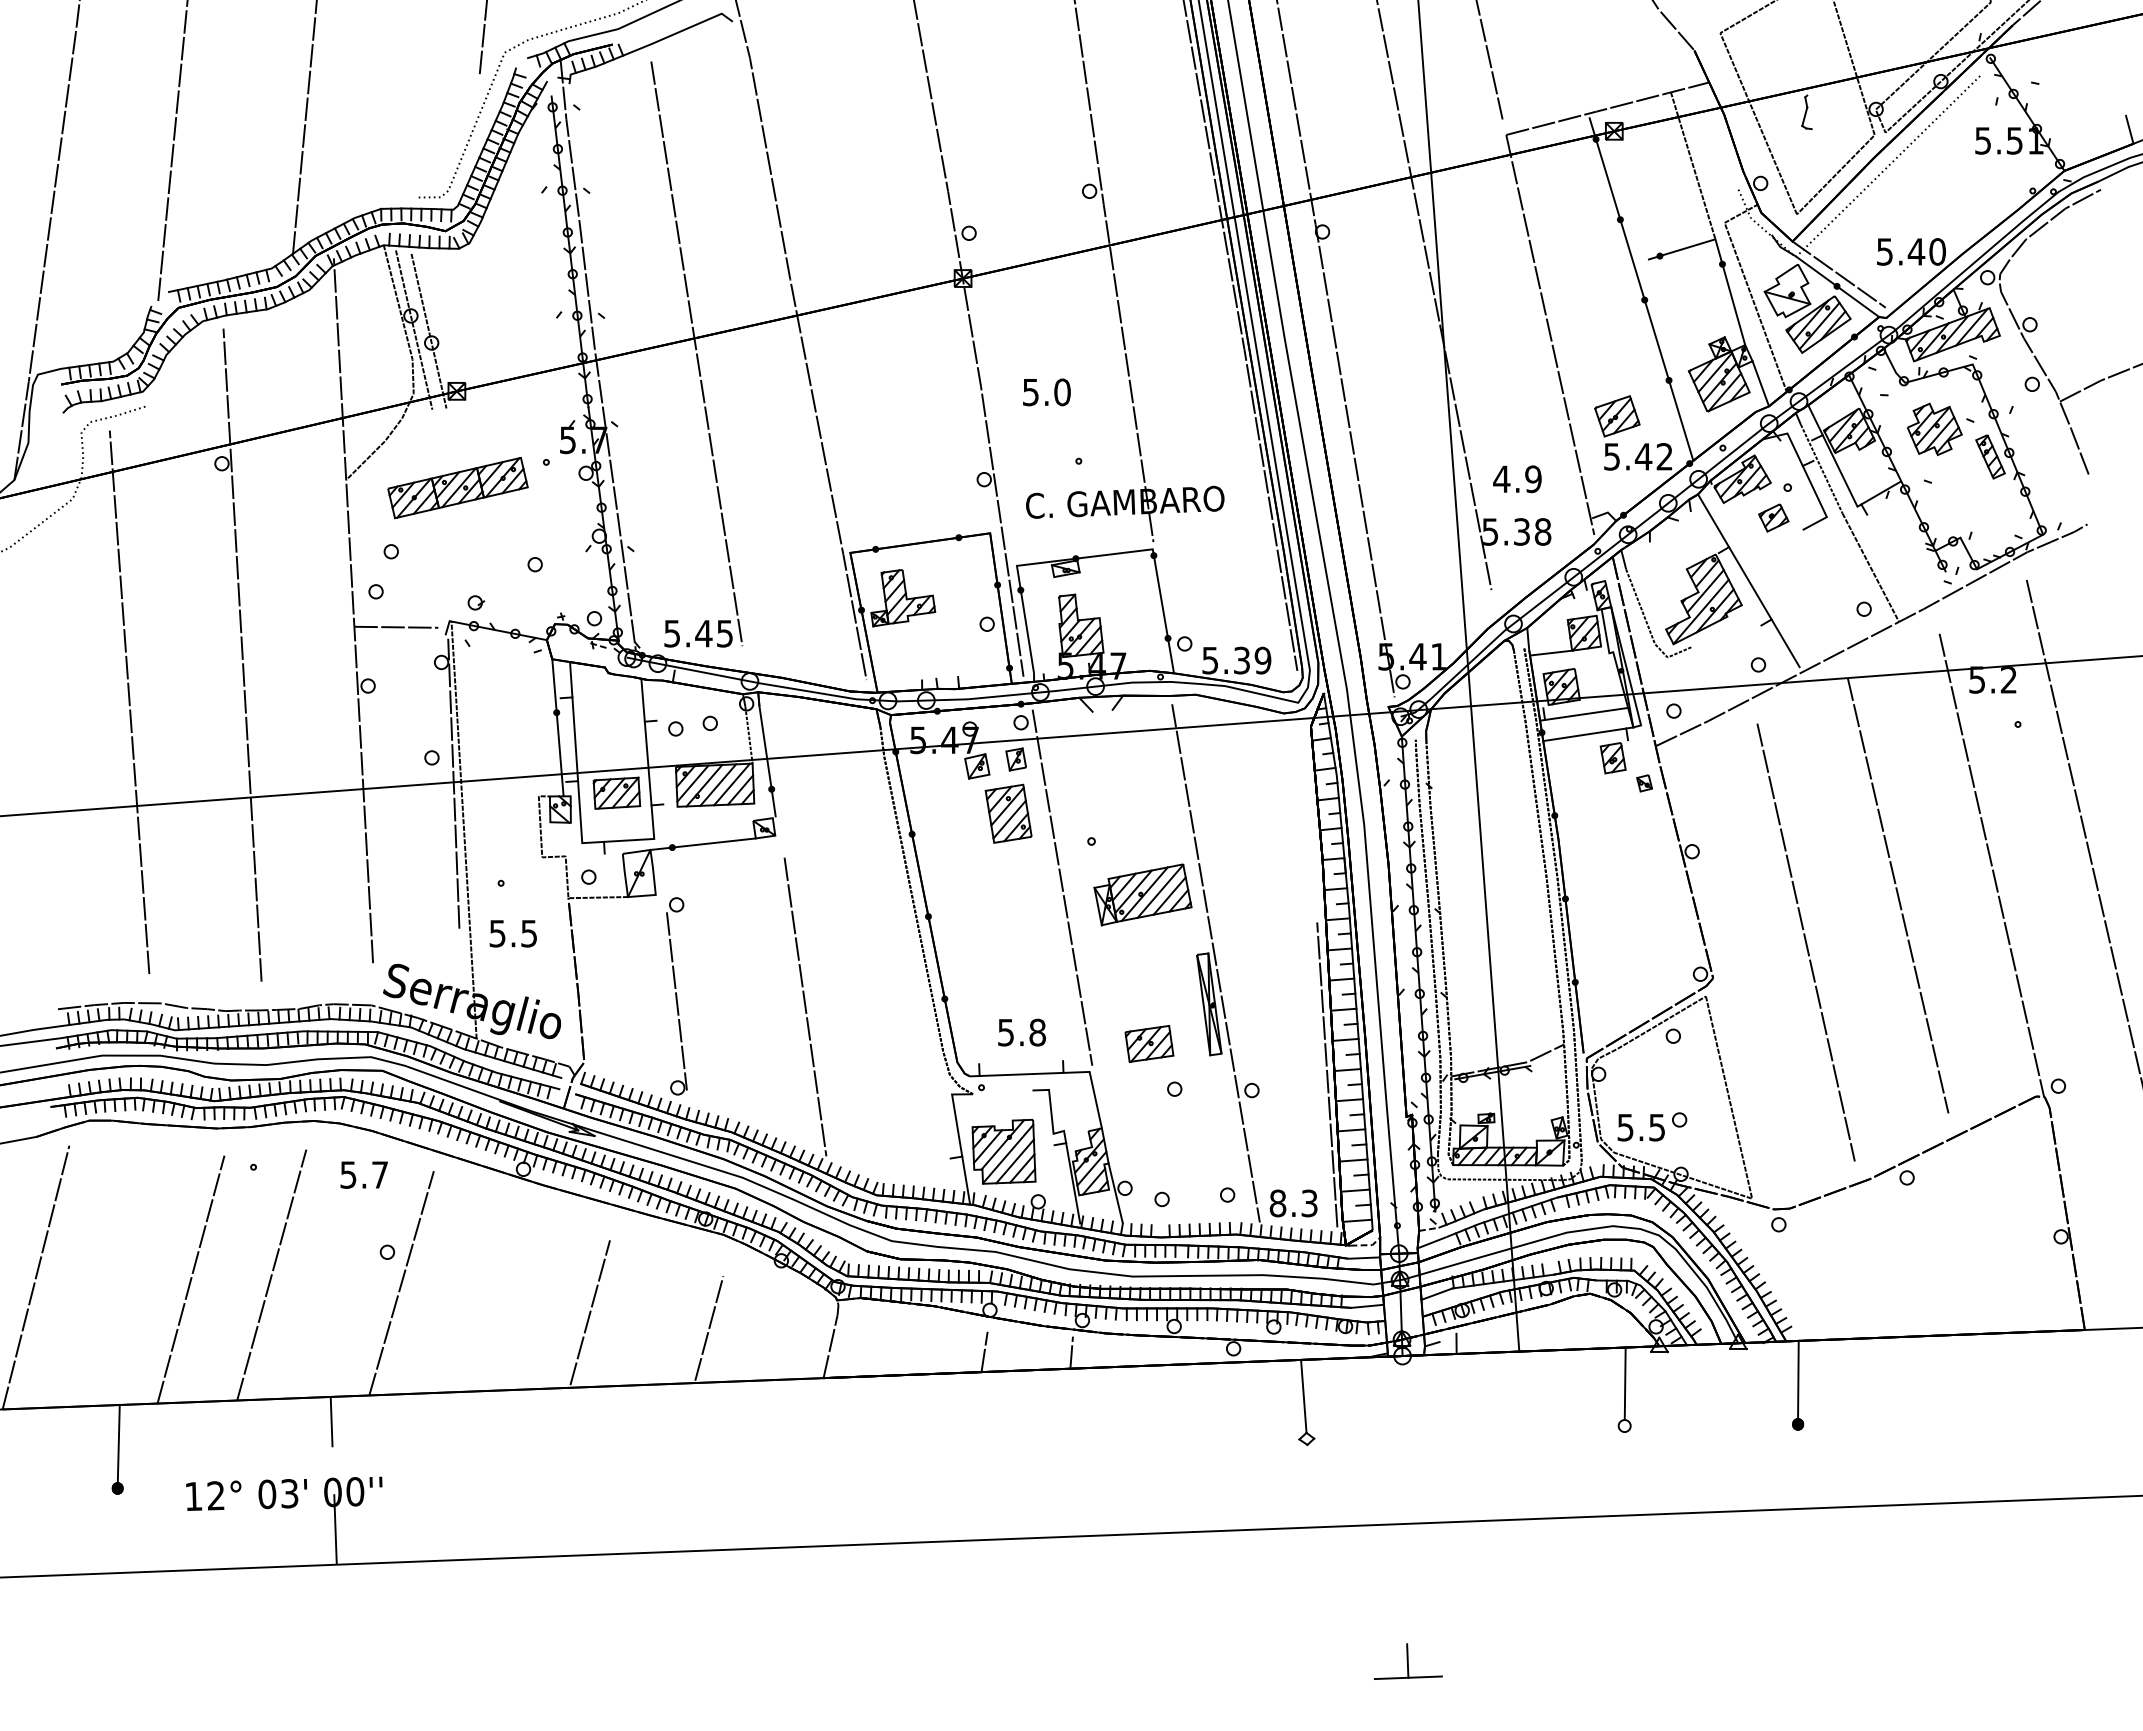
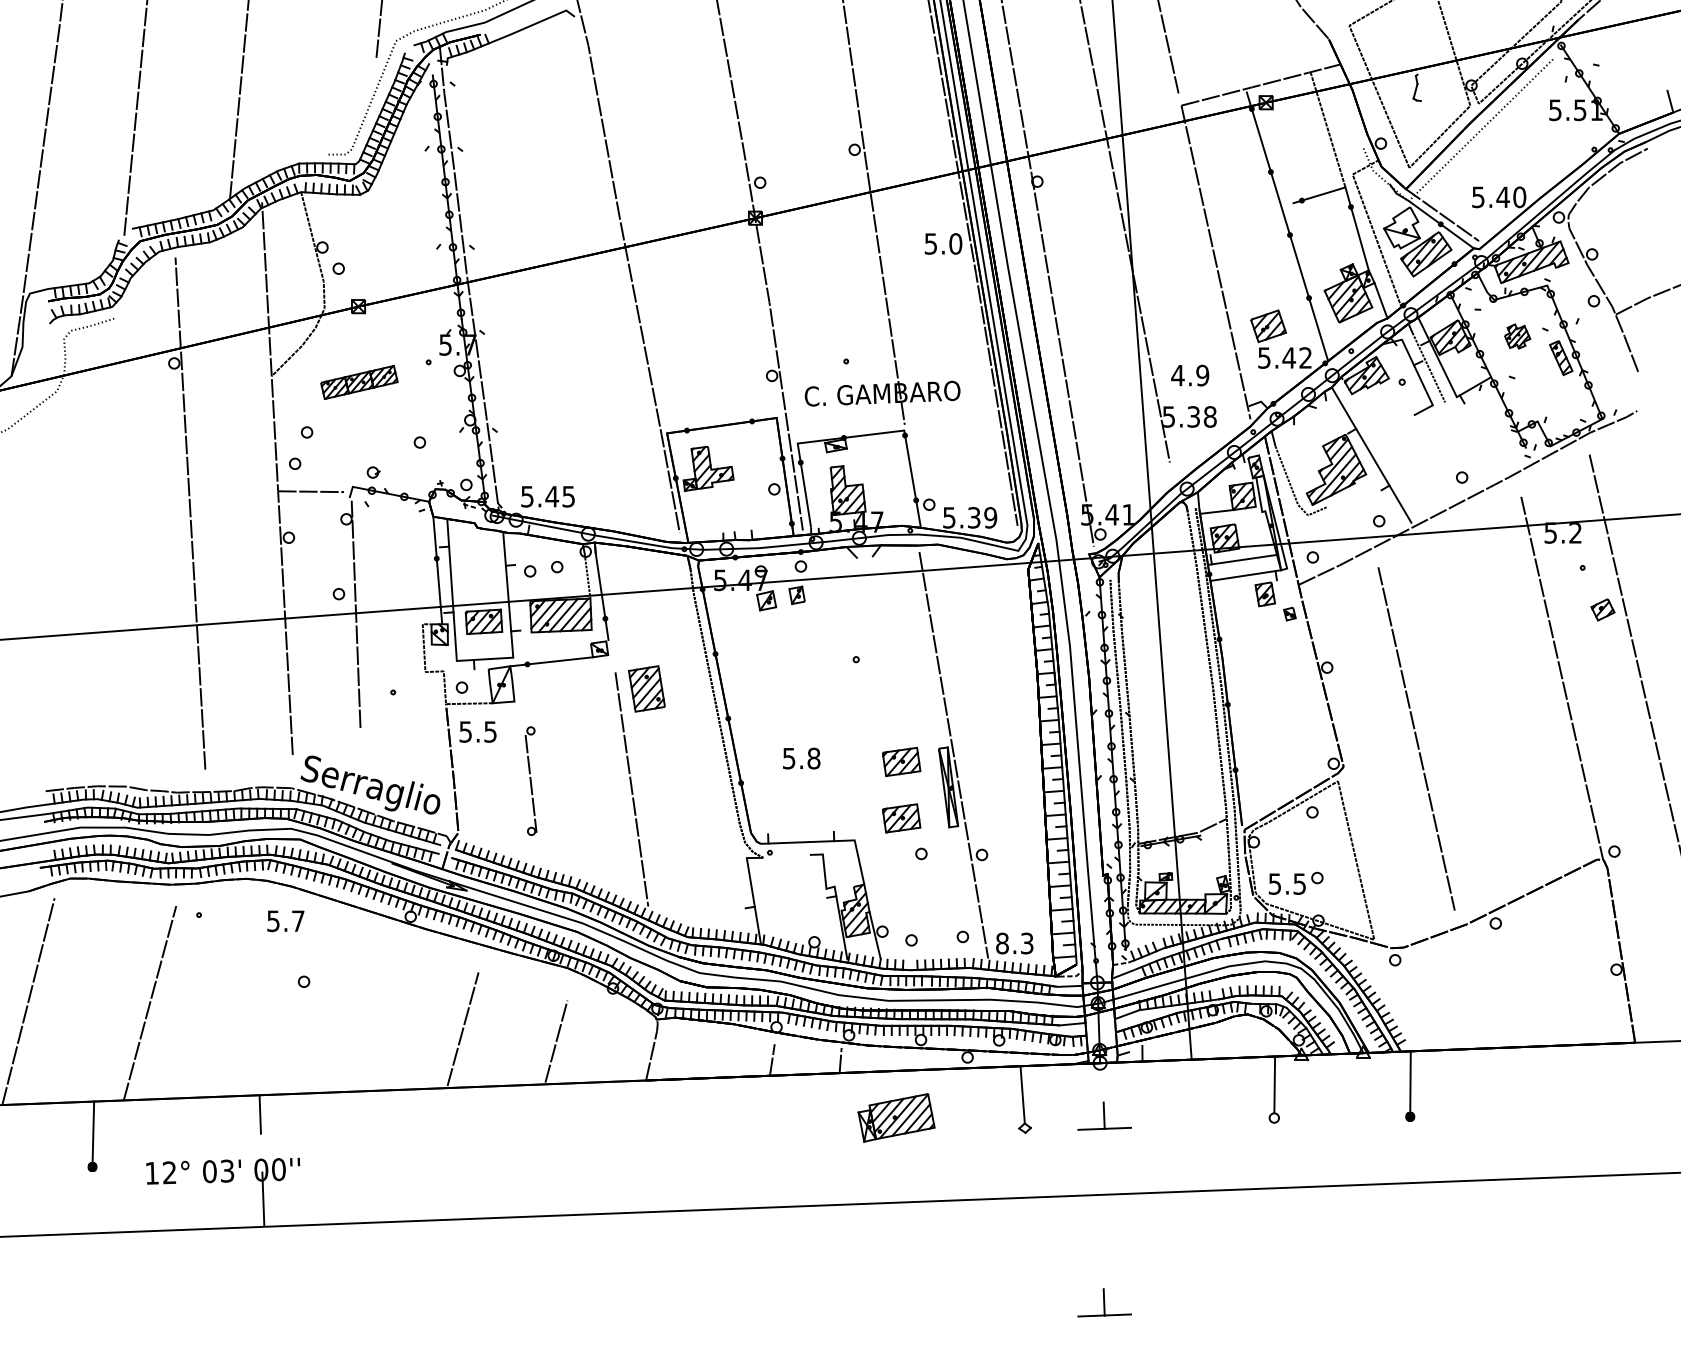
line: (413, 329) -> (324, 258), removed
line: (428, 330) -> (336, 258), removed
line: (696, 353) -> (546, 276), removed
text: (1046, 392) -> (943, 244), moved
part: (1934, 429) -> (1517, 336), size x0.6
part: (457, 487) -> (359, 382), size x0.7
part: (1773, 517) -> (1602, 609), moved
line: (1870, 567) -> (1467, 444), removed
line: (129, 702) -> (101, 550), removed
part: (1008, 813) -> (646, 688), moved
line: (463, 829) -> (363, 650), removed
line: (1062, 887) -> (833, 695), removed
part: (1142, 894) -> (896, 1117), moved
line: (1897, 895) -> (1488, 702), removed
text: (512, 933) -> (477, 731), moved
part: (1149, 971) -> (901, 761), added
part: (676, 996) -> (530, 781), size x0.7
text: (1021, 1032) -> (801, 758), moved
line: (1327, 1074) -> (1041, 842), removed
part: (1003, 1151) -> (787, 902), removed
line: (271, 1274) -> (213, 999), removed
line: (401, 1283) -> (315, 1006), removed
part: (1408, 1423) -> (1104, 1116), added

